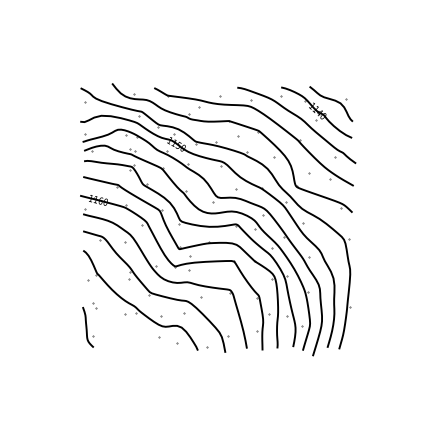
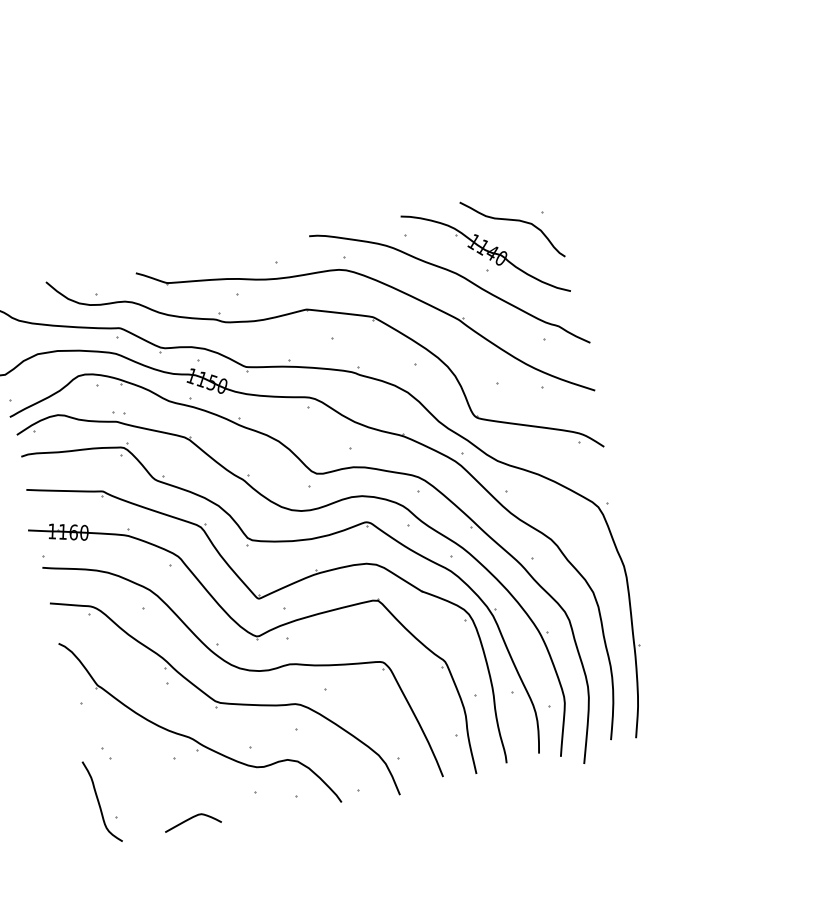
curve: (127, 344) -> (191, 820), added

